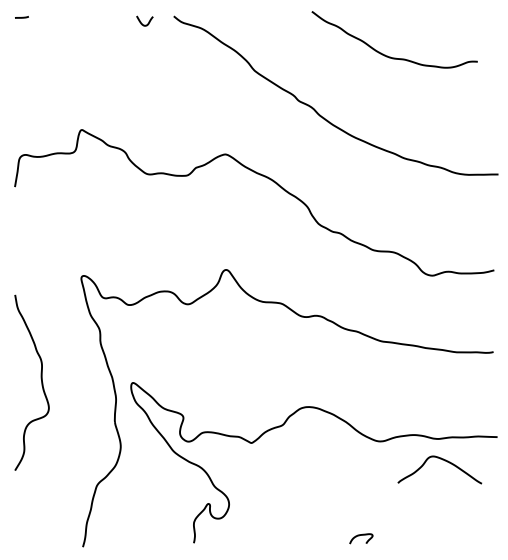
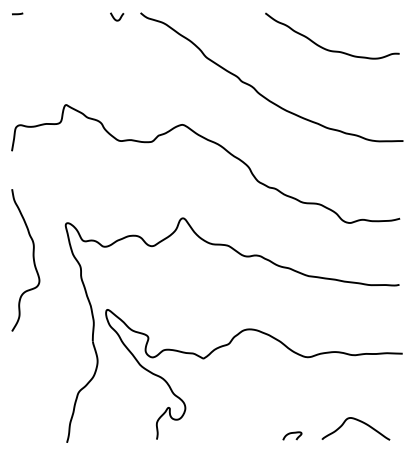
curve: (387, 55) -> (326, 48), moved
curve: (40, 378) -> (32, 256), moved
curve: (442, 460) -> (358, 421), moved

